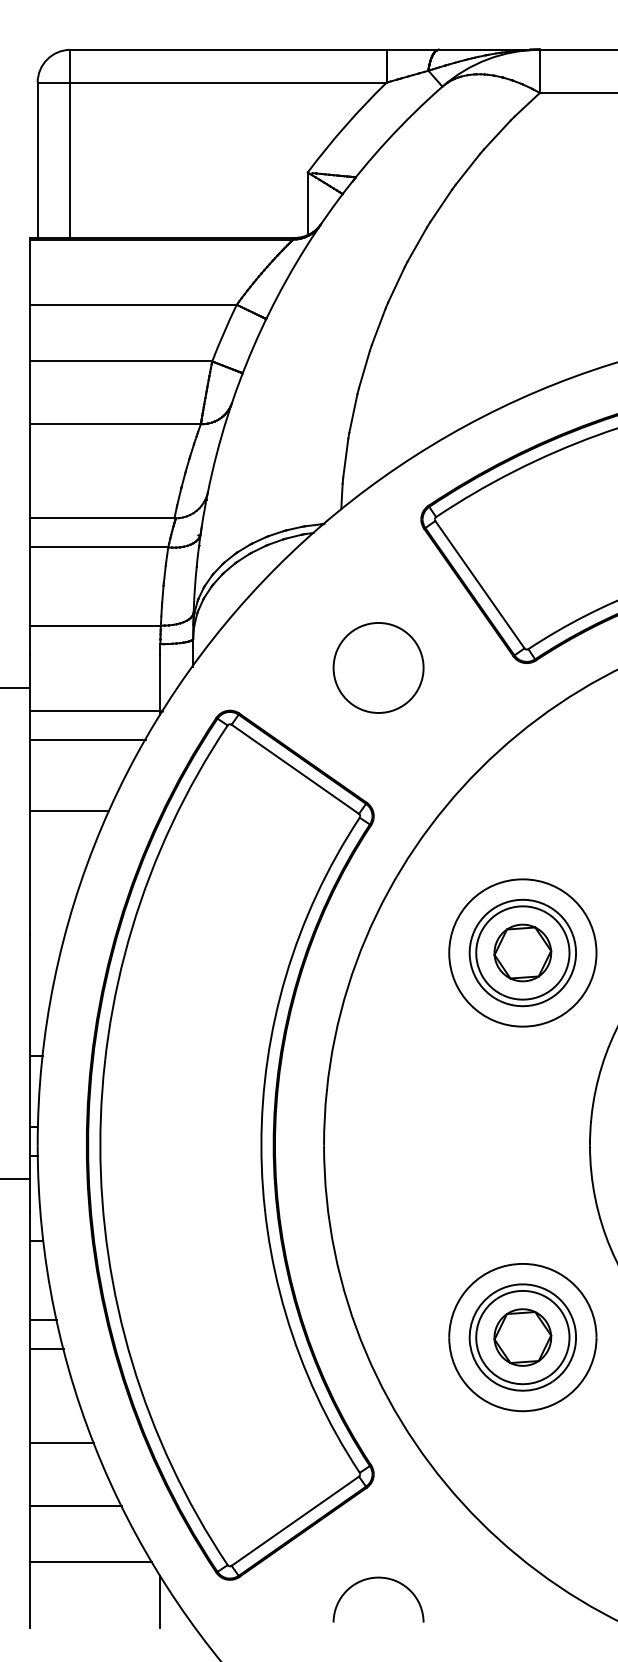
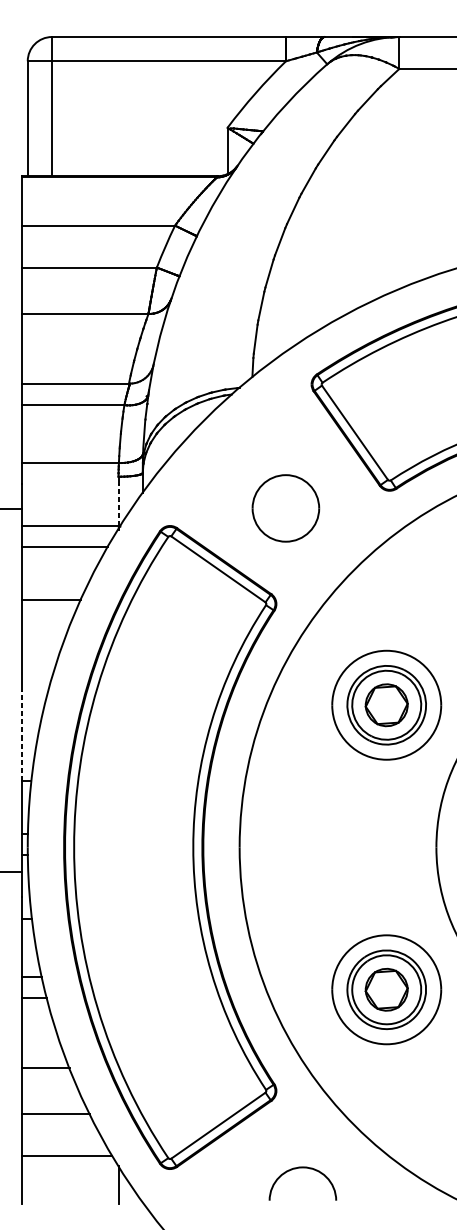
part: (378, 667) -> (285, 508), moved
line: (160, 682) -> (118, 505), solid -> dashed
line: (29, 994) -> (21, 735), solid -> dashed
arc: (378, 1578) -> (302, 1168), moved

